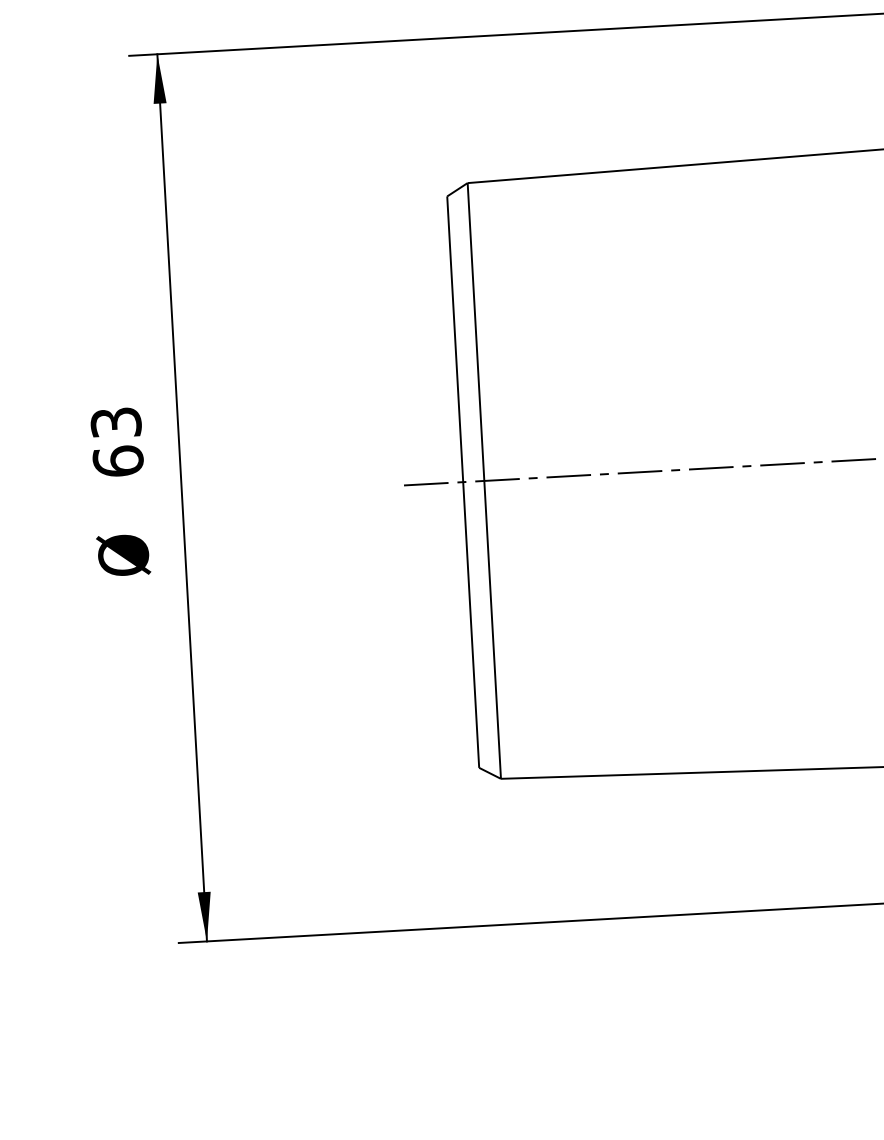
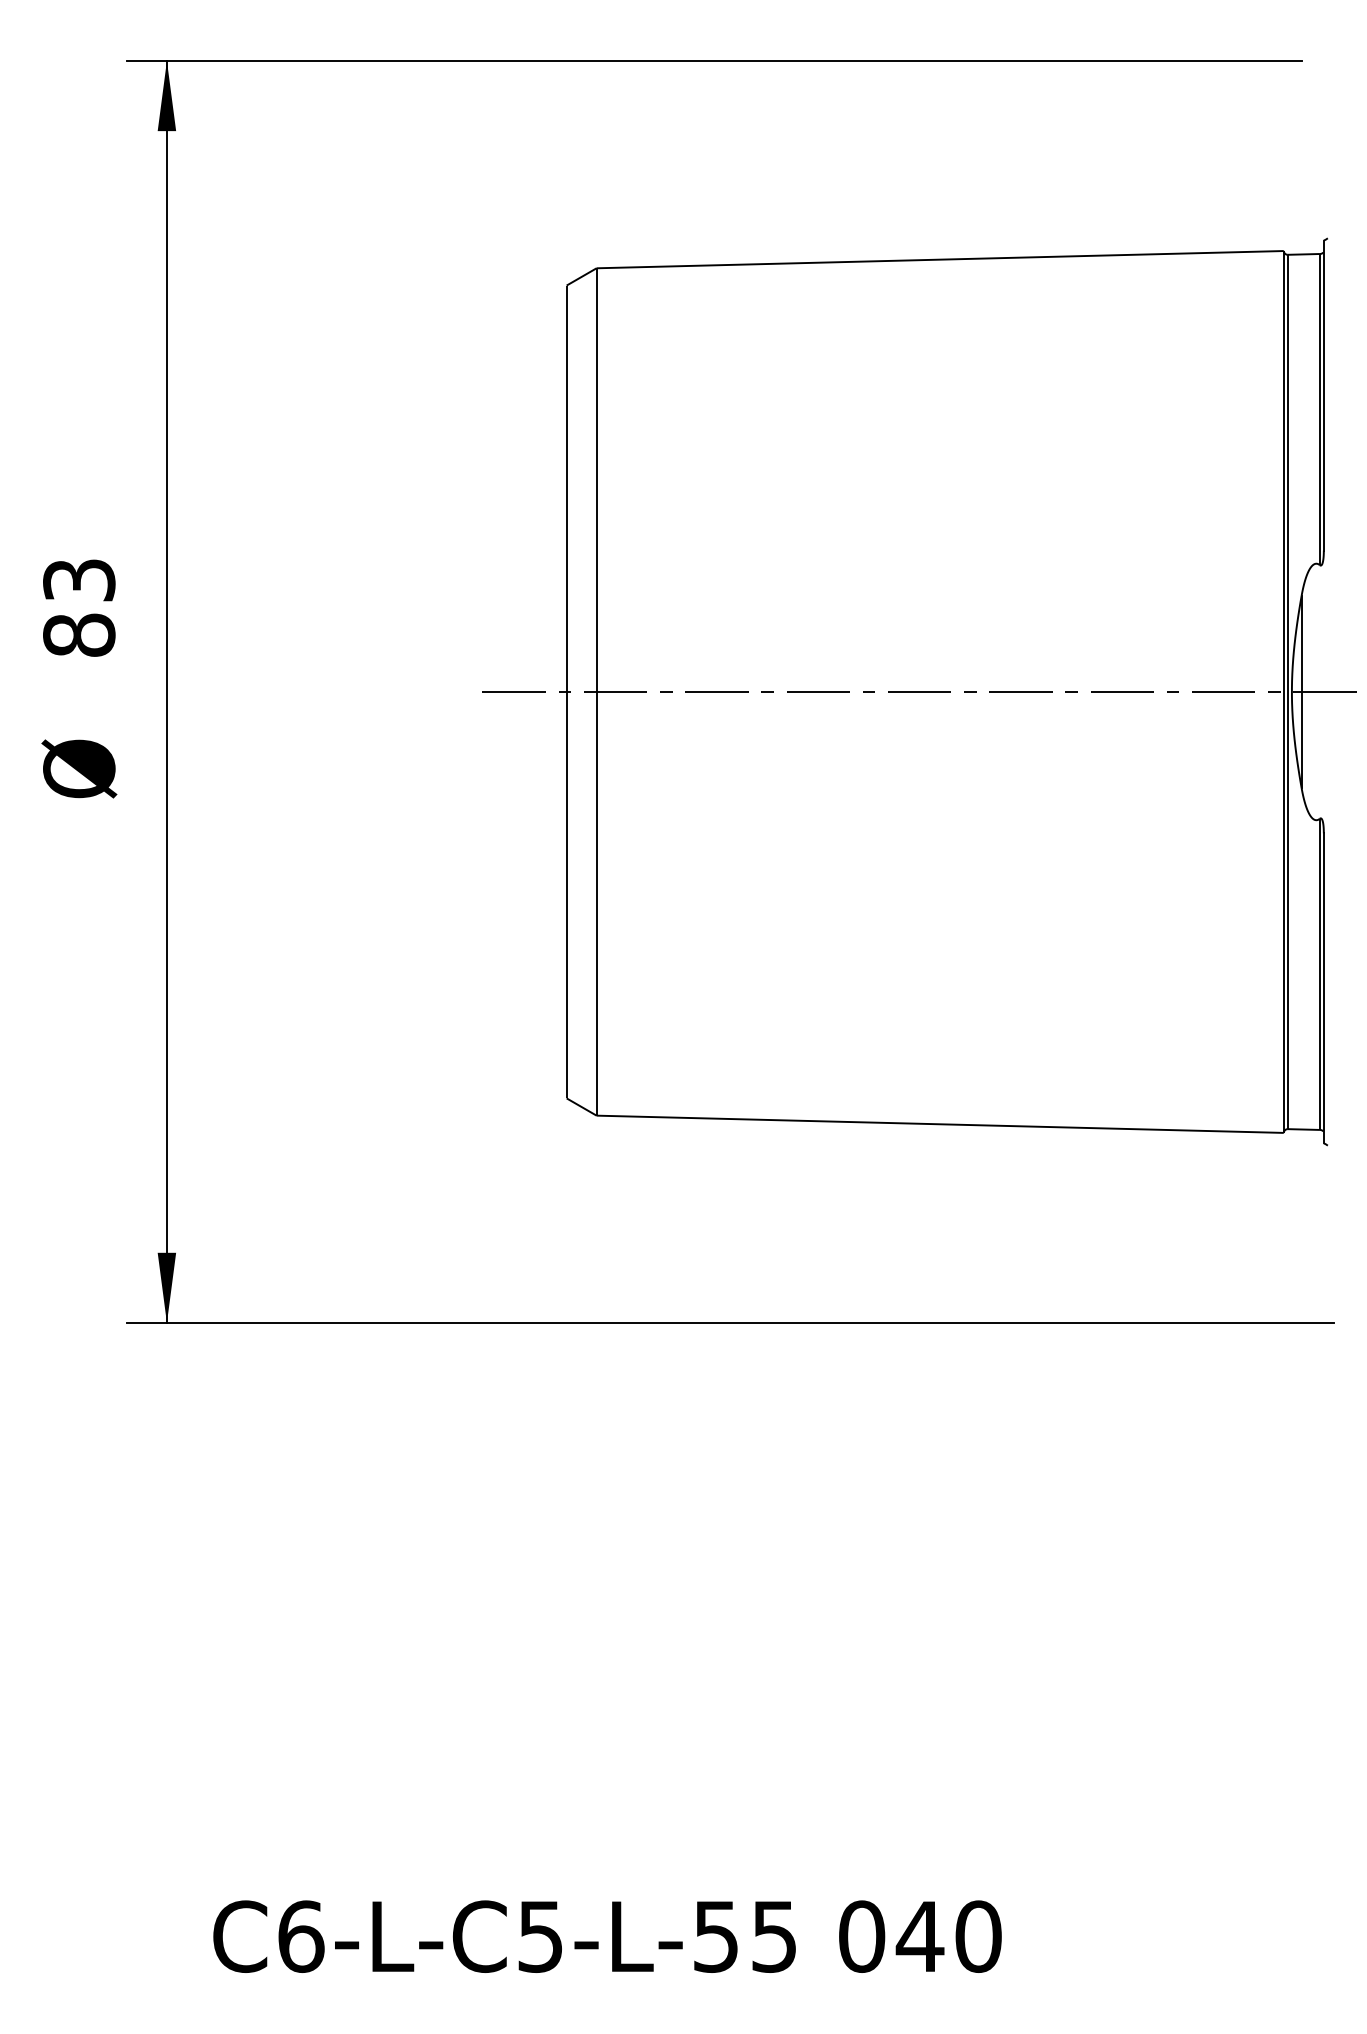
text: (118, 460) -> (79, 634), 63 -> 83

